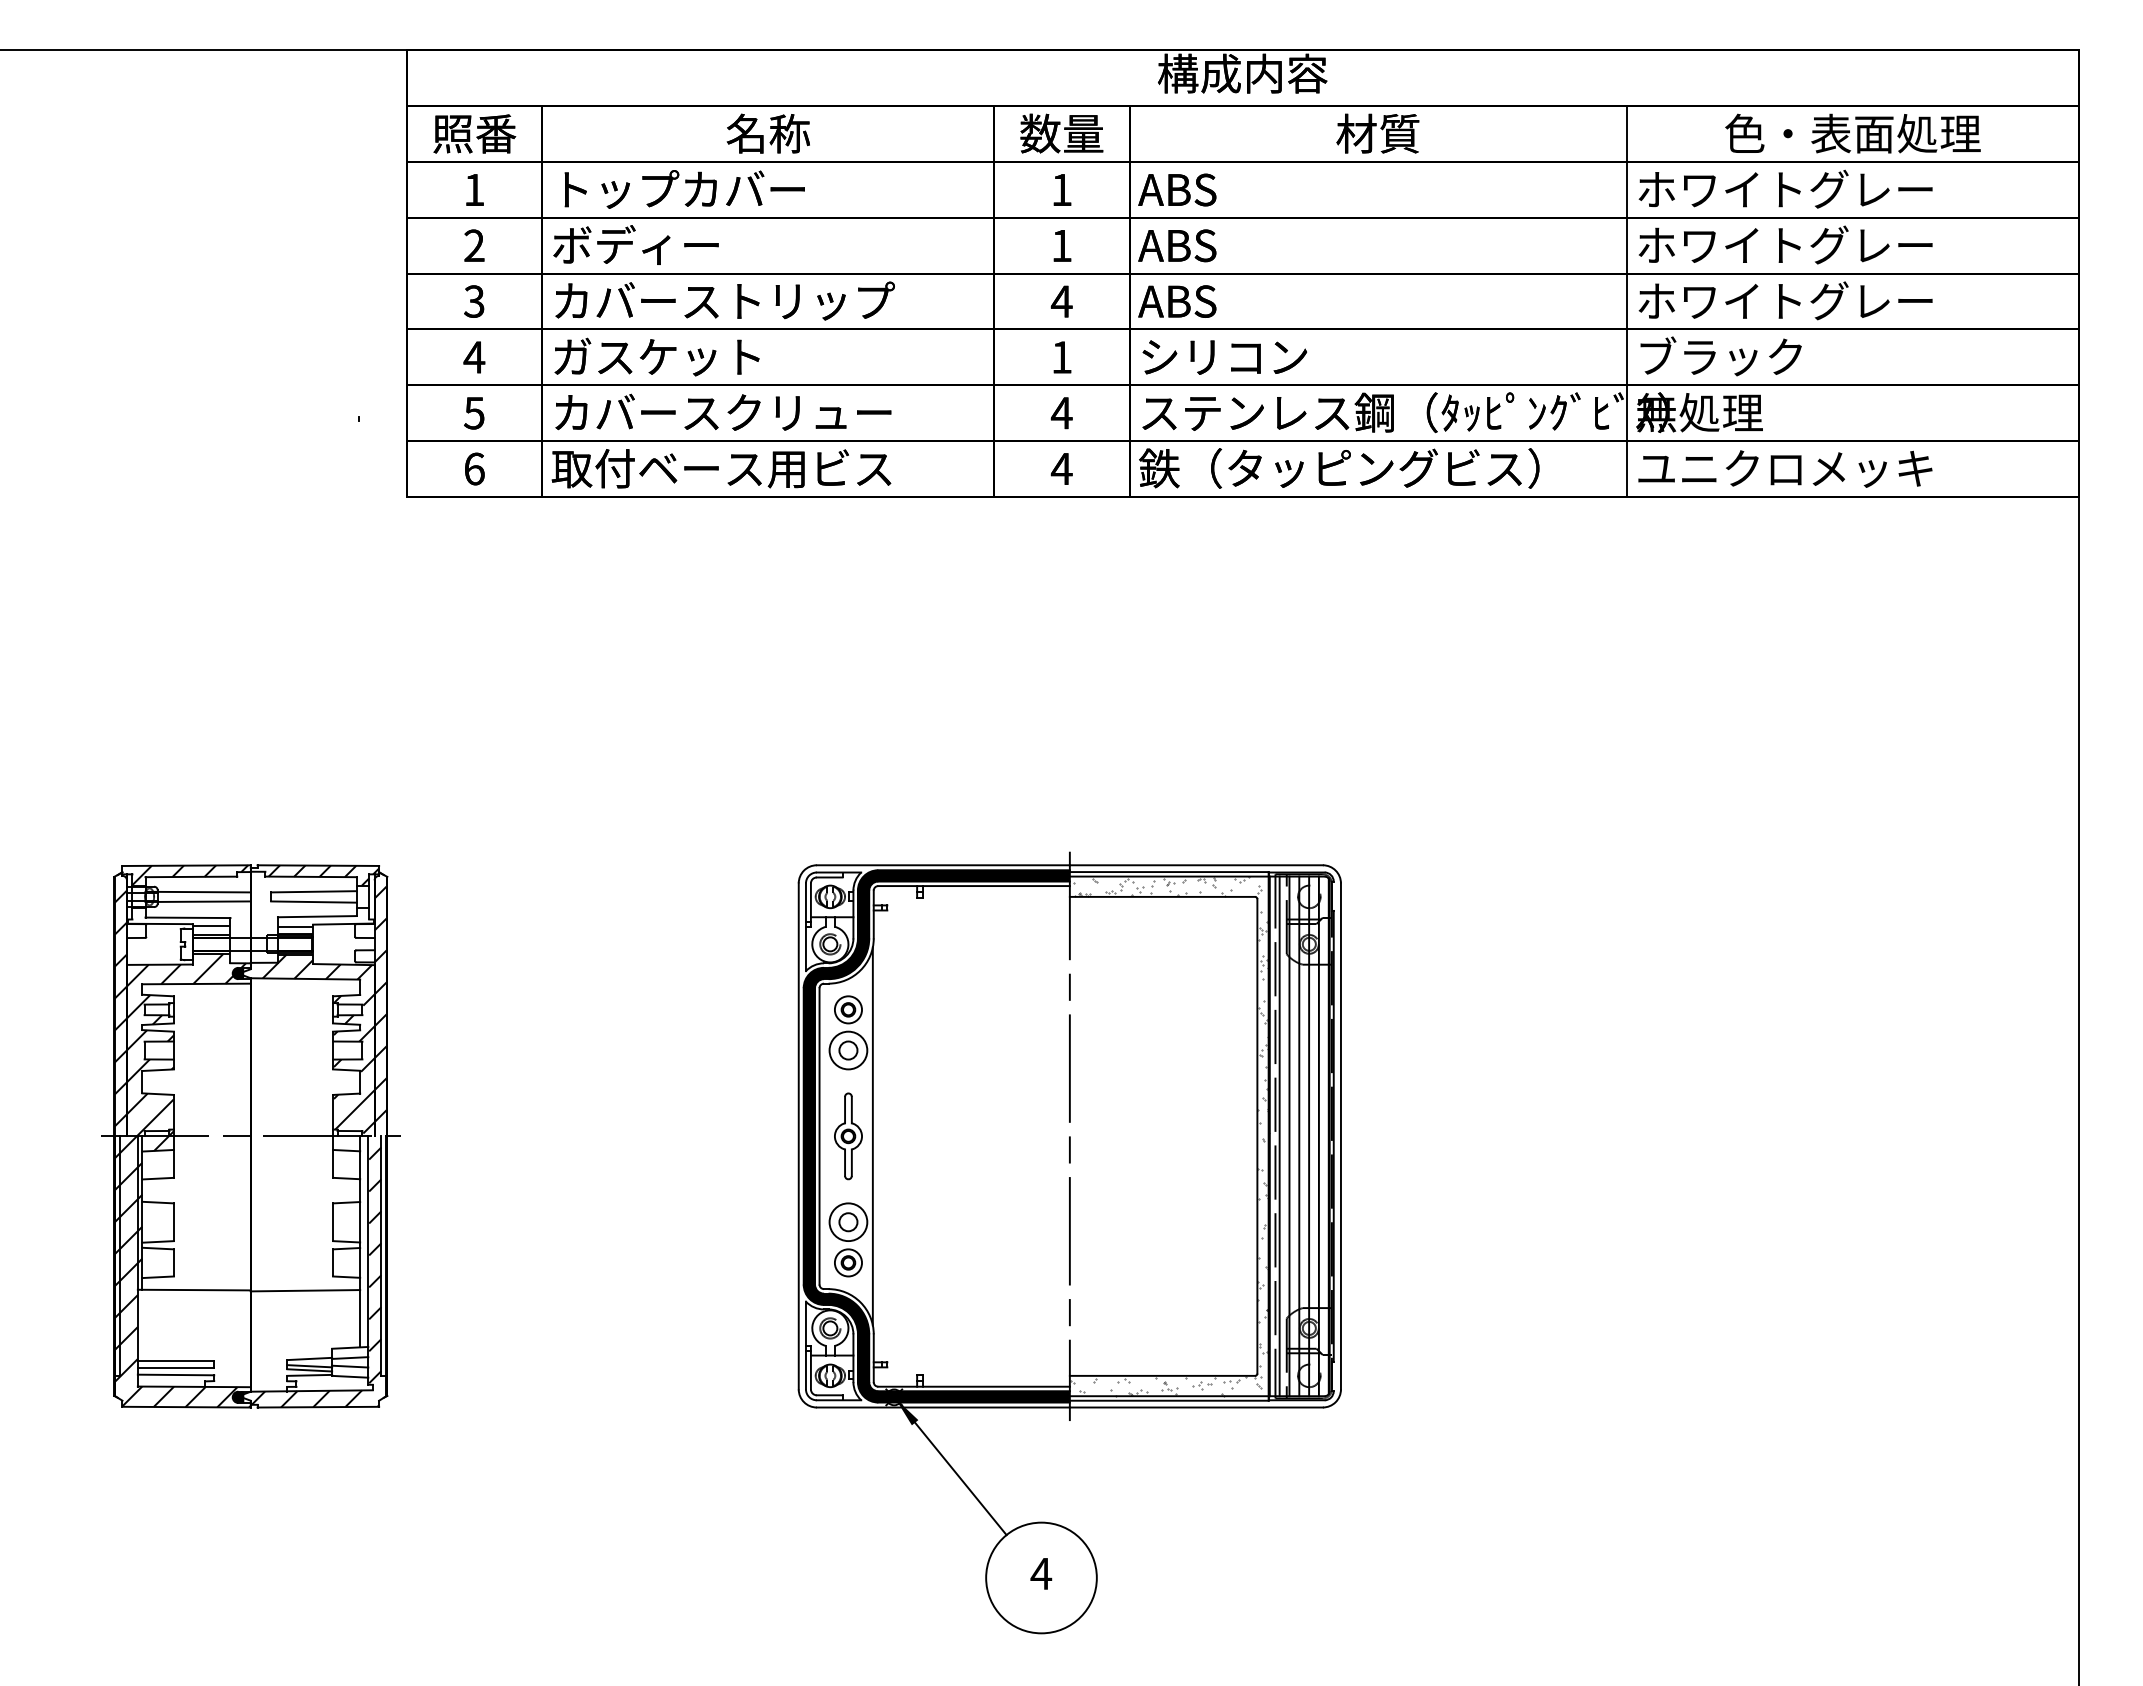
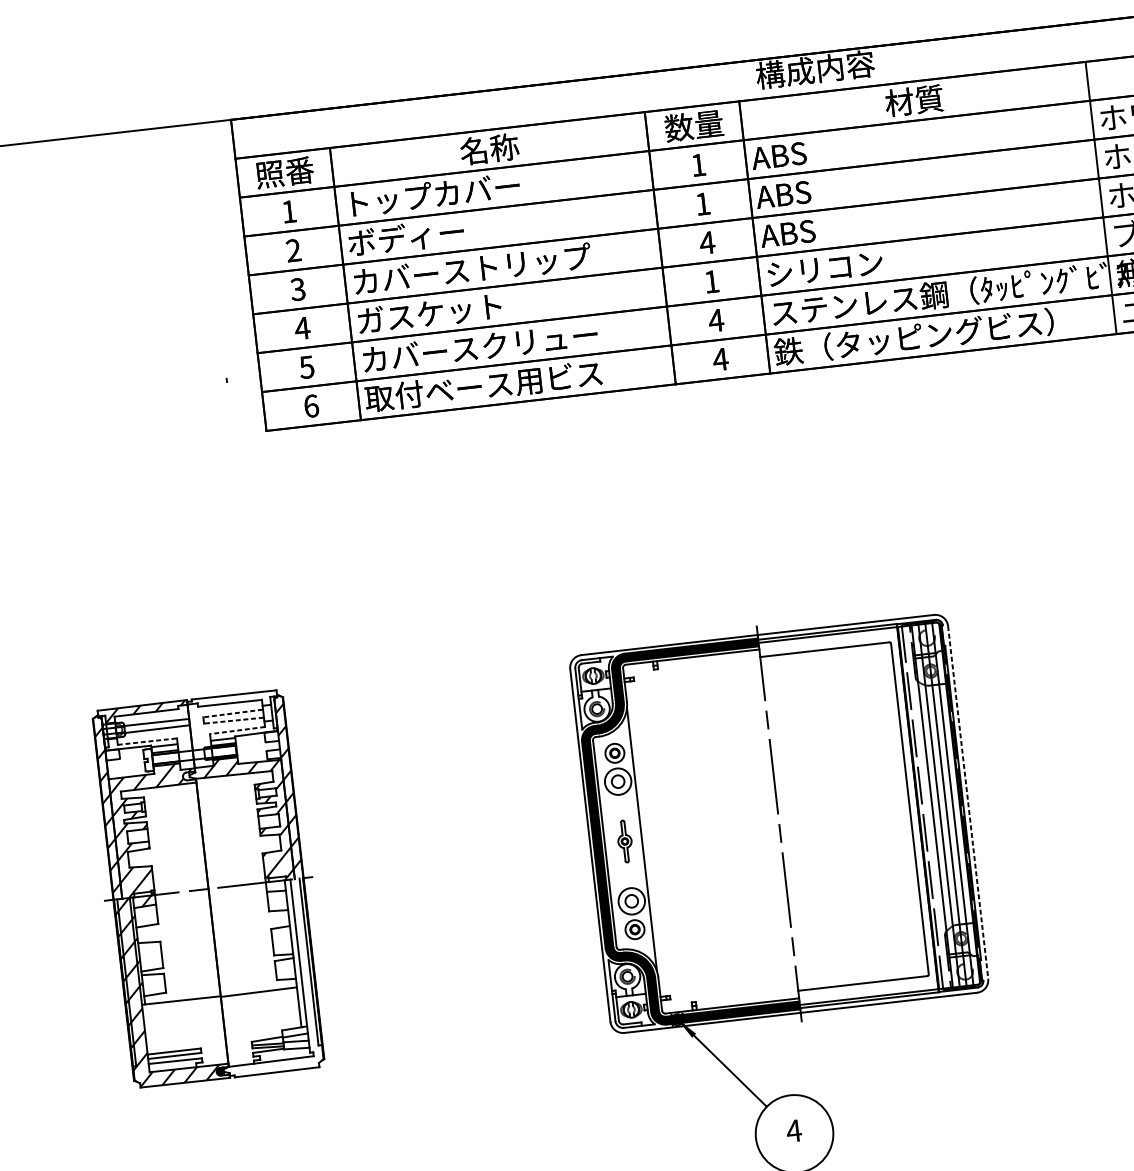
hatch: (314, 875) -> (232, 702), removed
line: (313, 891) -> (232, 713), solid -> dashed
line: (313, 902) -> (233, 721), solid -> dashed
line: (317, 916) -> (237, 730), solid -> dashed
line: (188, 917) -> (147, 741), solid -> dashed
fill: (238, 973) -> (187, 776), removed
part: (848, 1136) -> (625, 841), size x0.7
hatch: (1169, 1136) -> (848, 816), removed
line: (1279, 1136) -> (925, 807), removed
line: (1340, 1136) -> (967, 802), solid -> dashed
hatch: (316, 1277) -> (265, 982), removed

